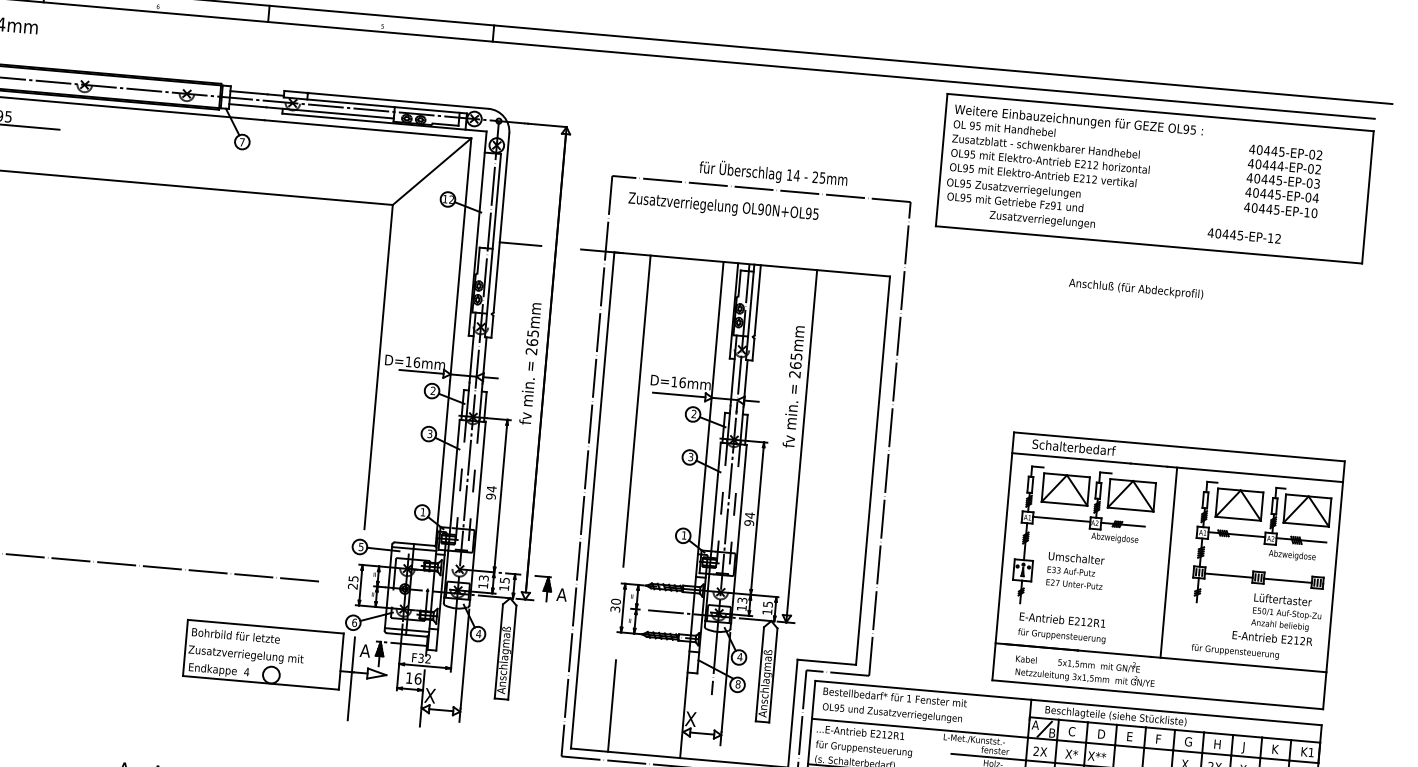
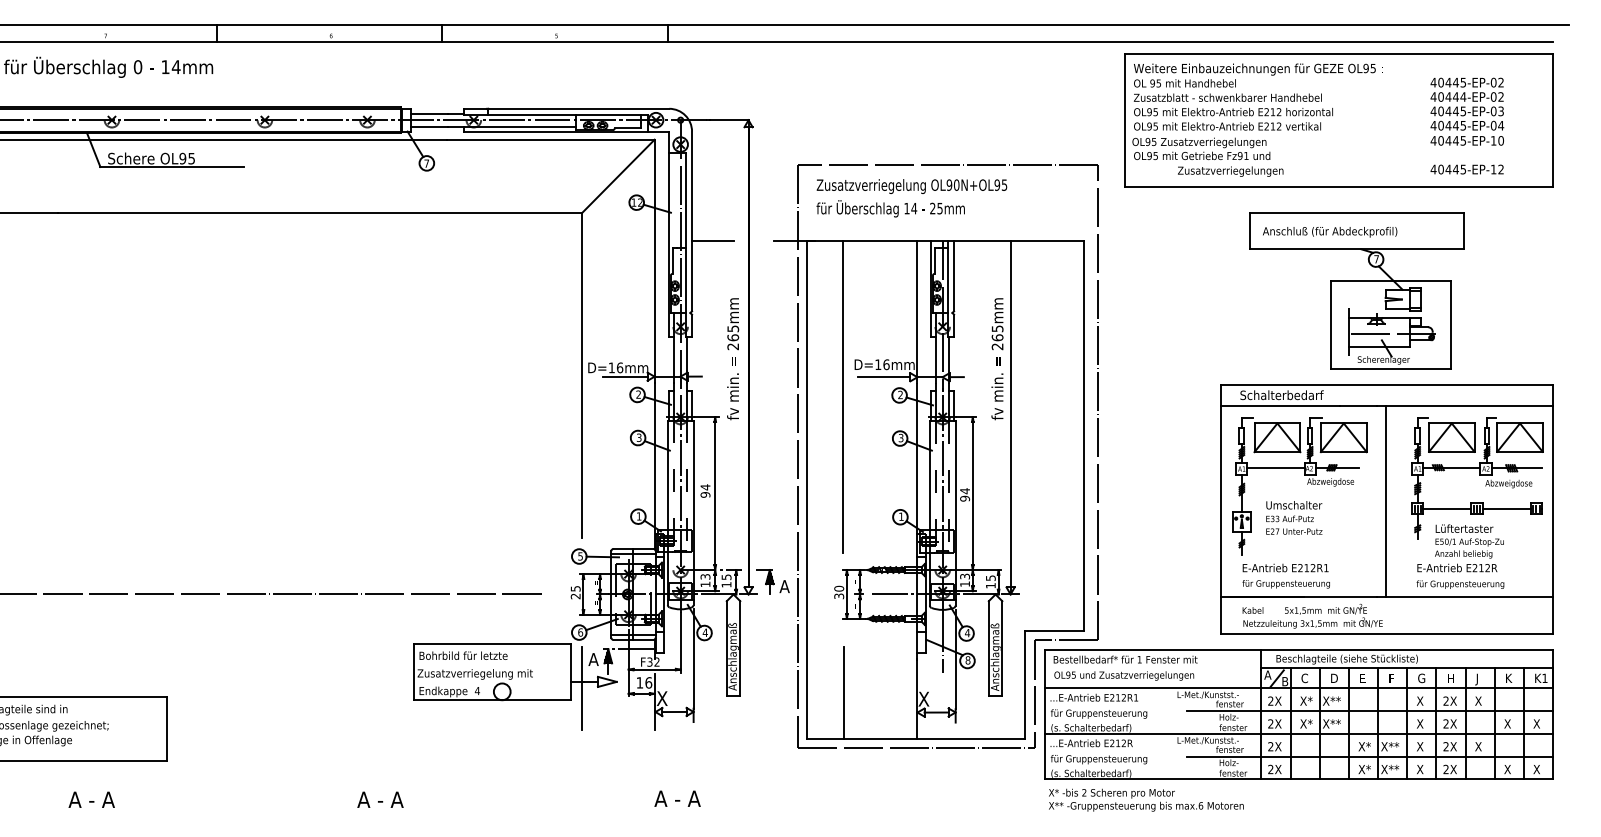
text: (773, 173) -> (890, 208), moved
text: (1243, 235) -> (1466, 169), moved
part: (1157, 349) -> (1356, 290), added
text: (1277, 619) -> (1460, 548), moved

